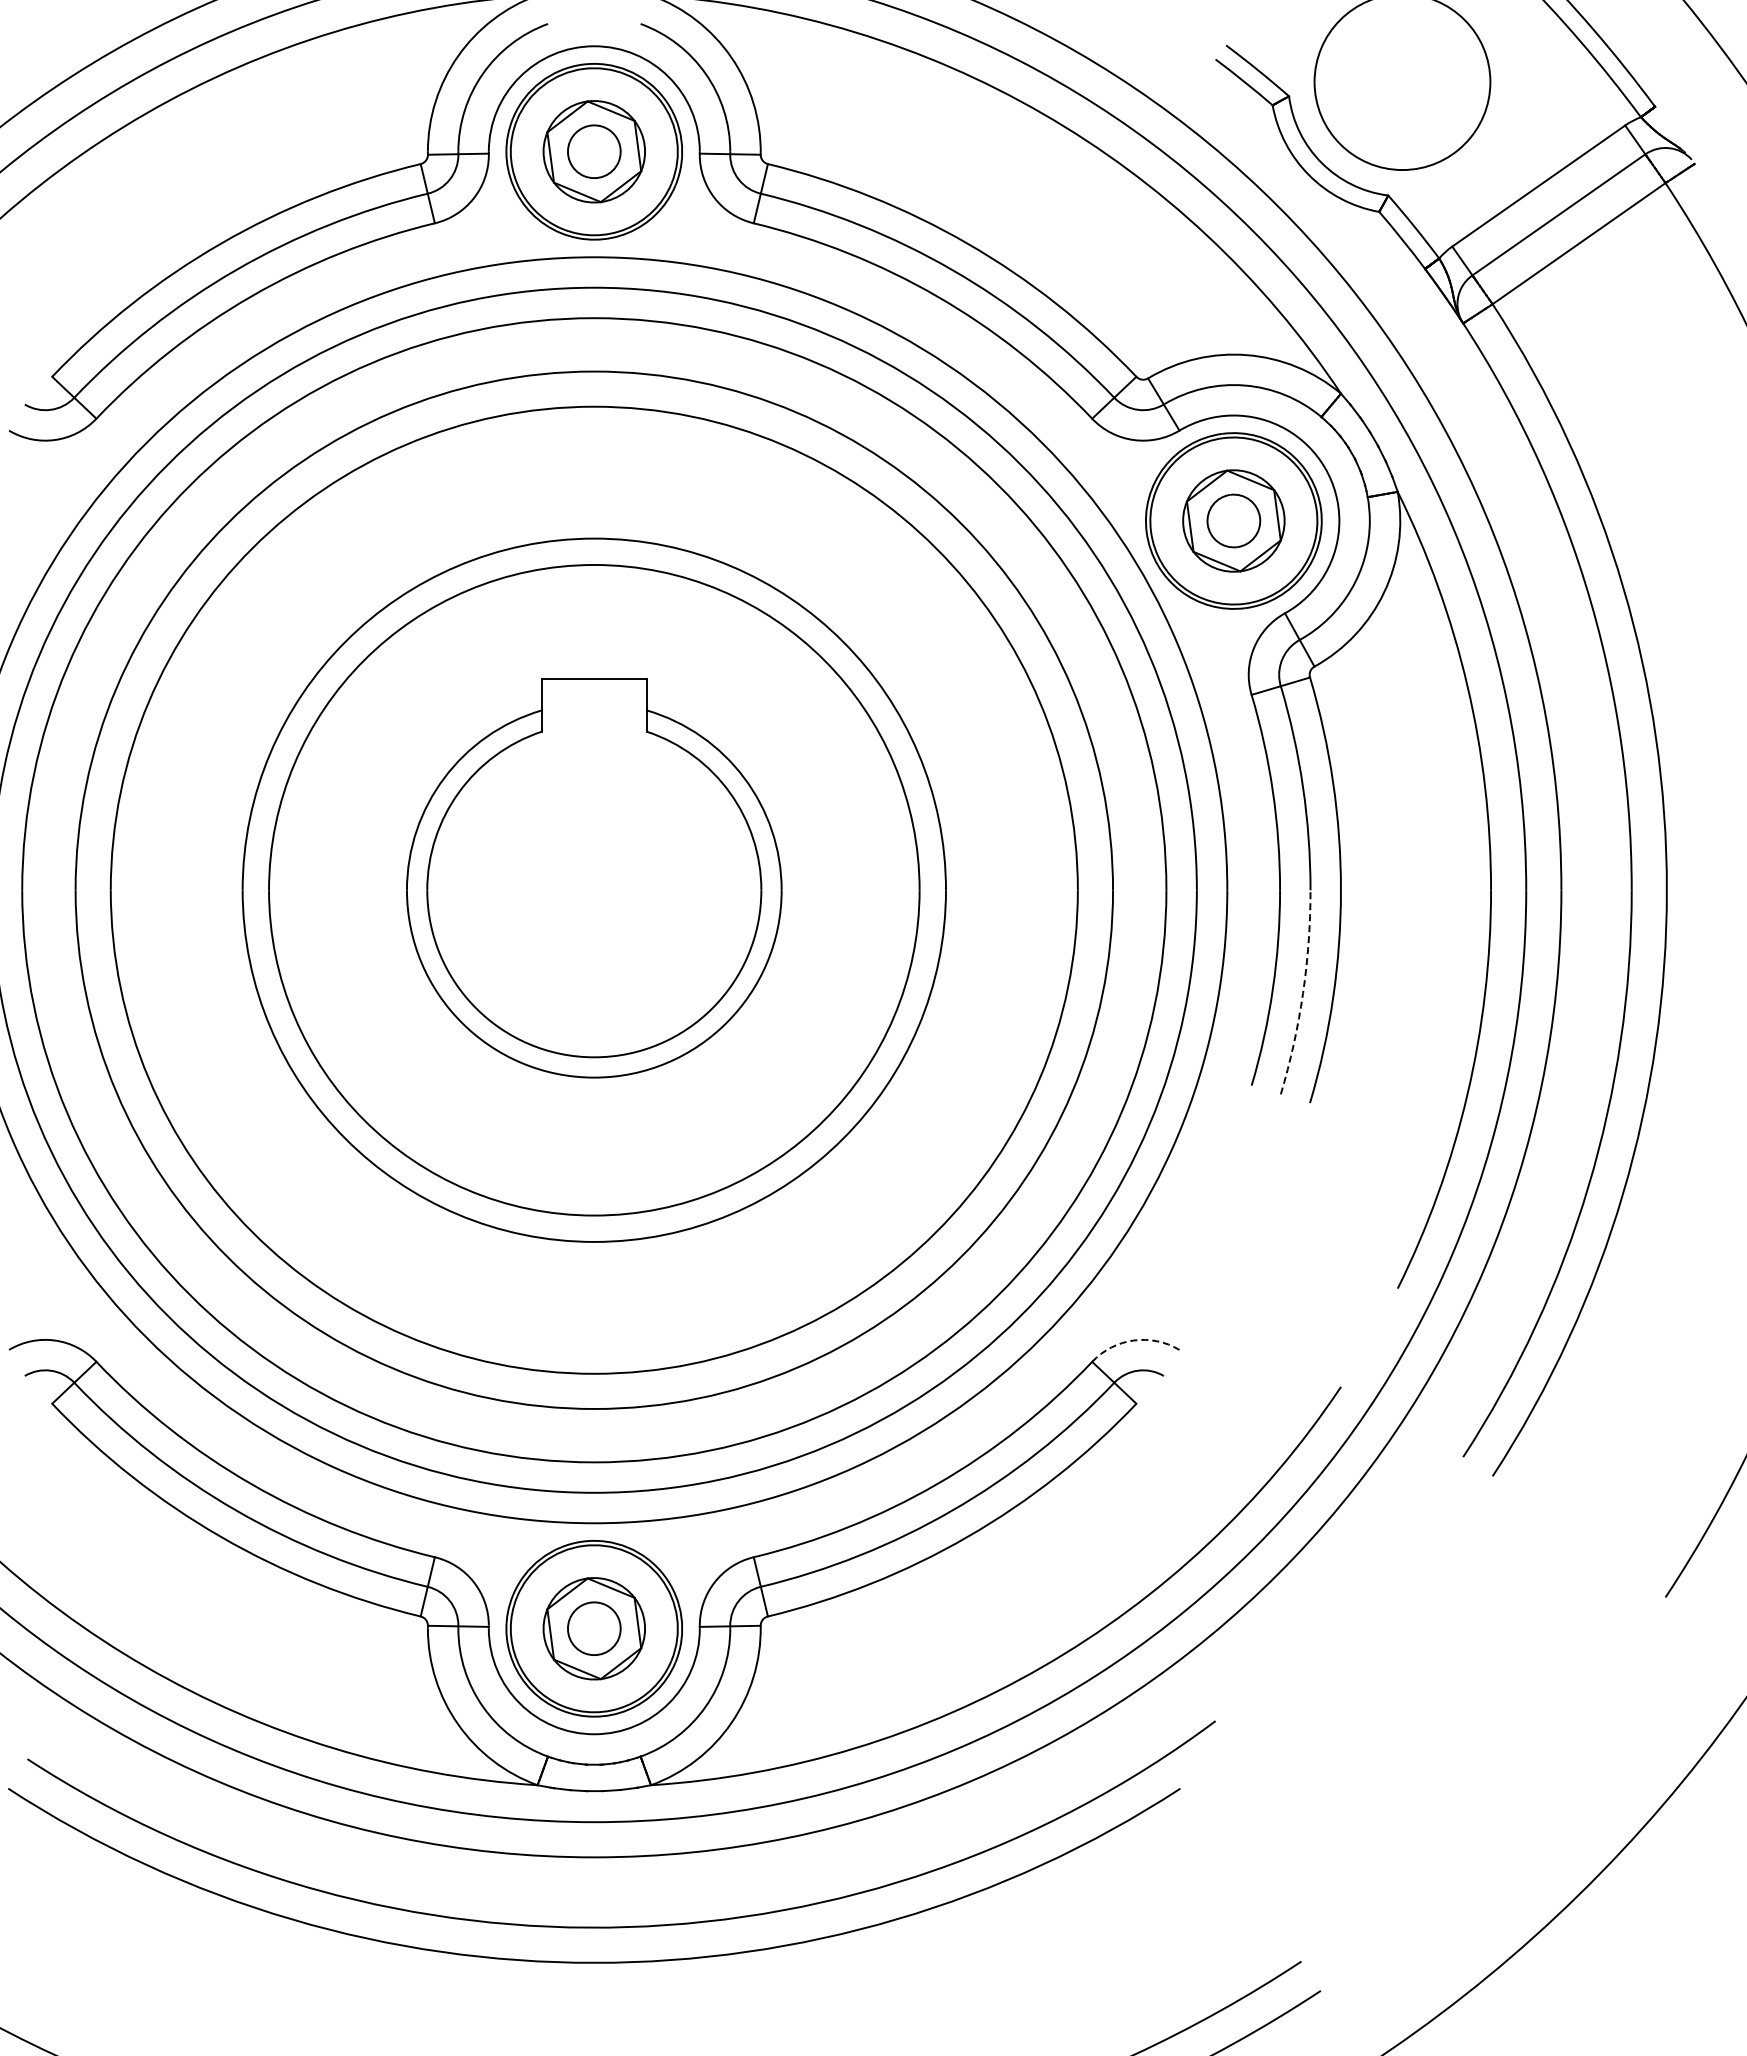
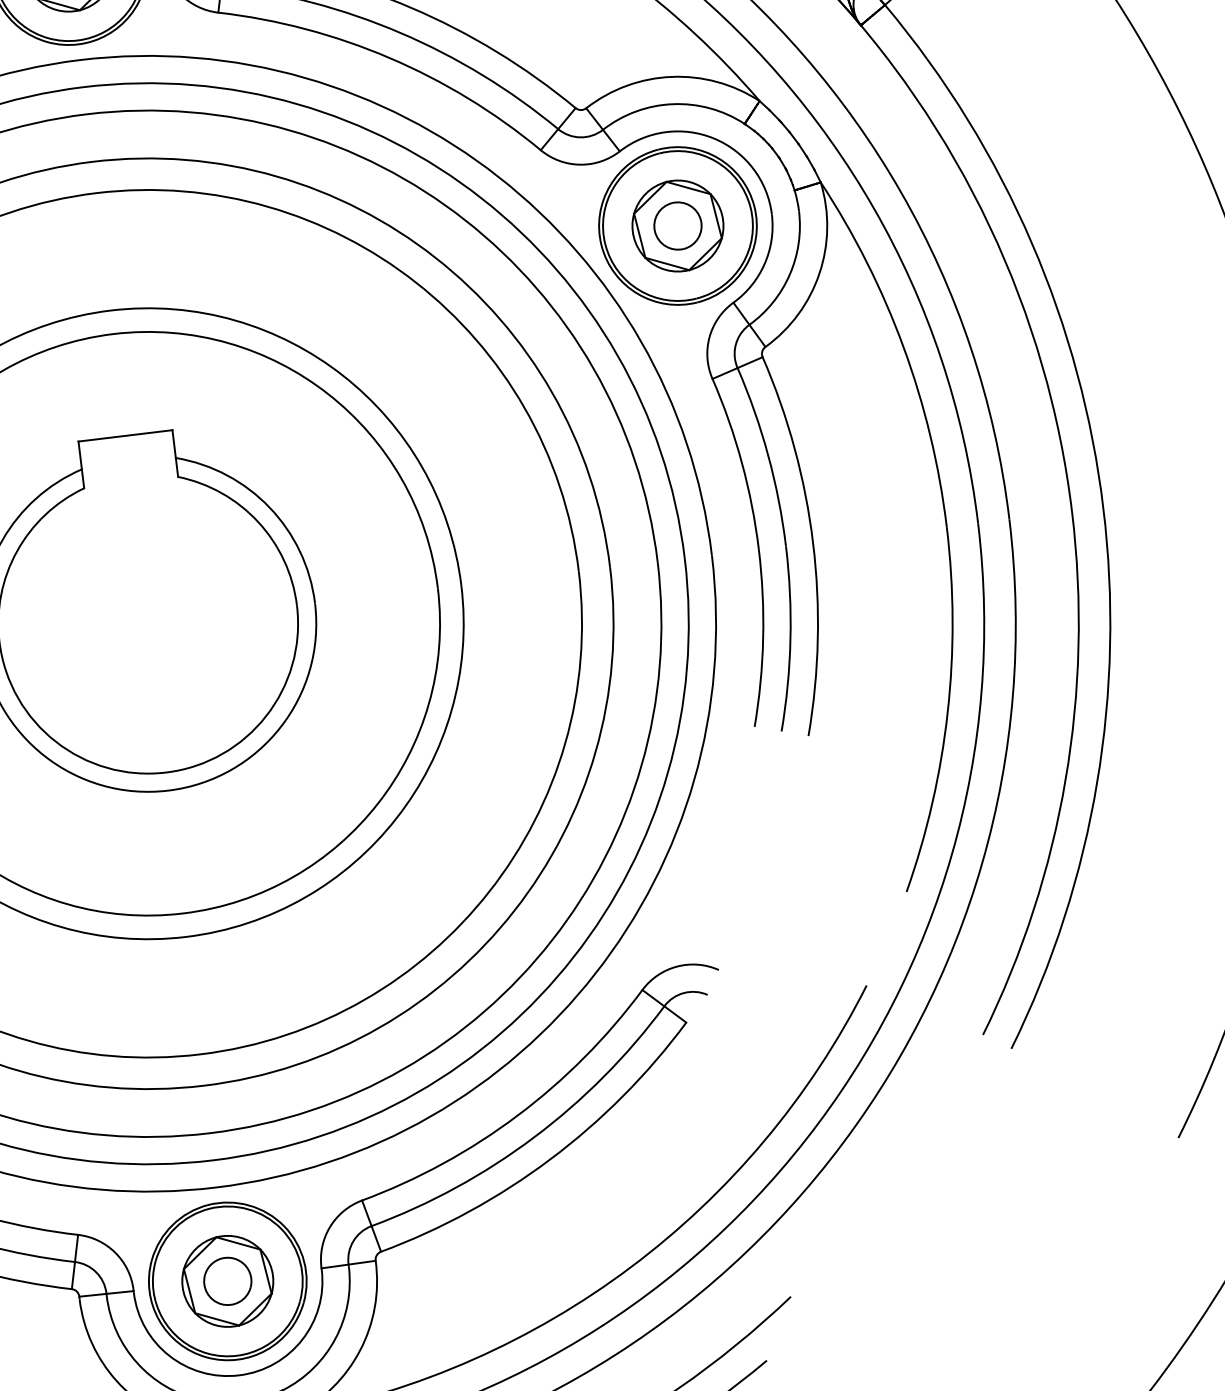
arc: (1303, 993) -> (790, 639), dashed -> solid
arc: (1133, 1340) -> (676, 966), dashed -> solid

